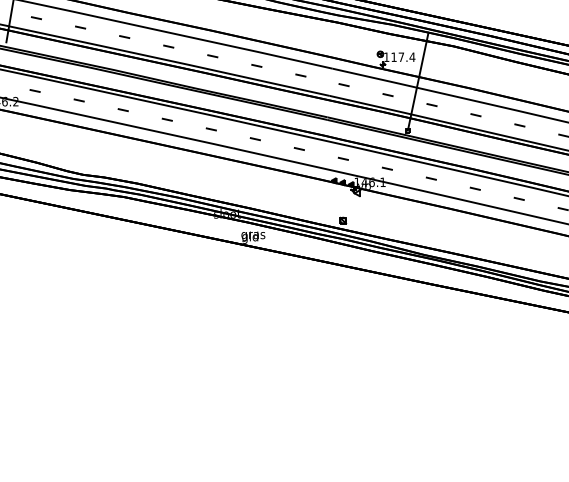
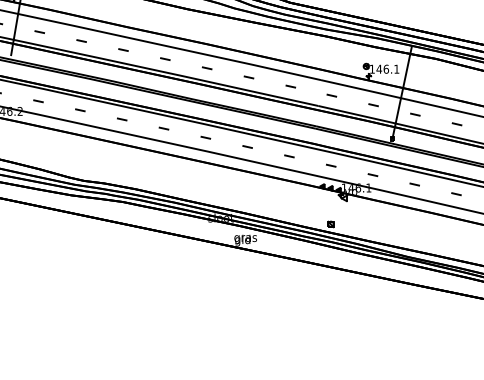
text: (403, 57) -> (388, 69), 117.4 -> 146.1

